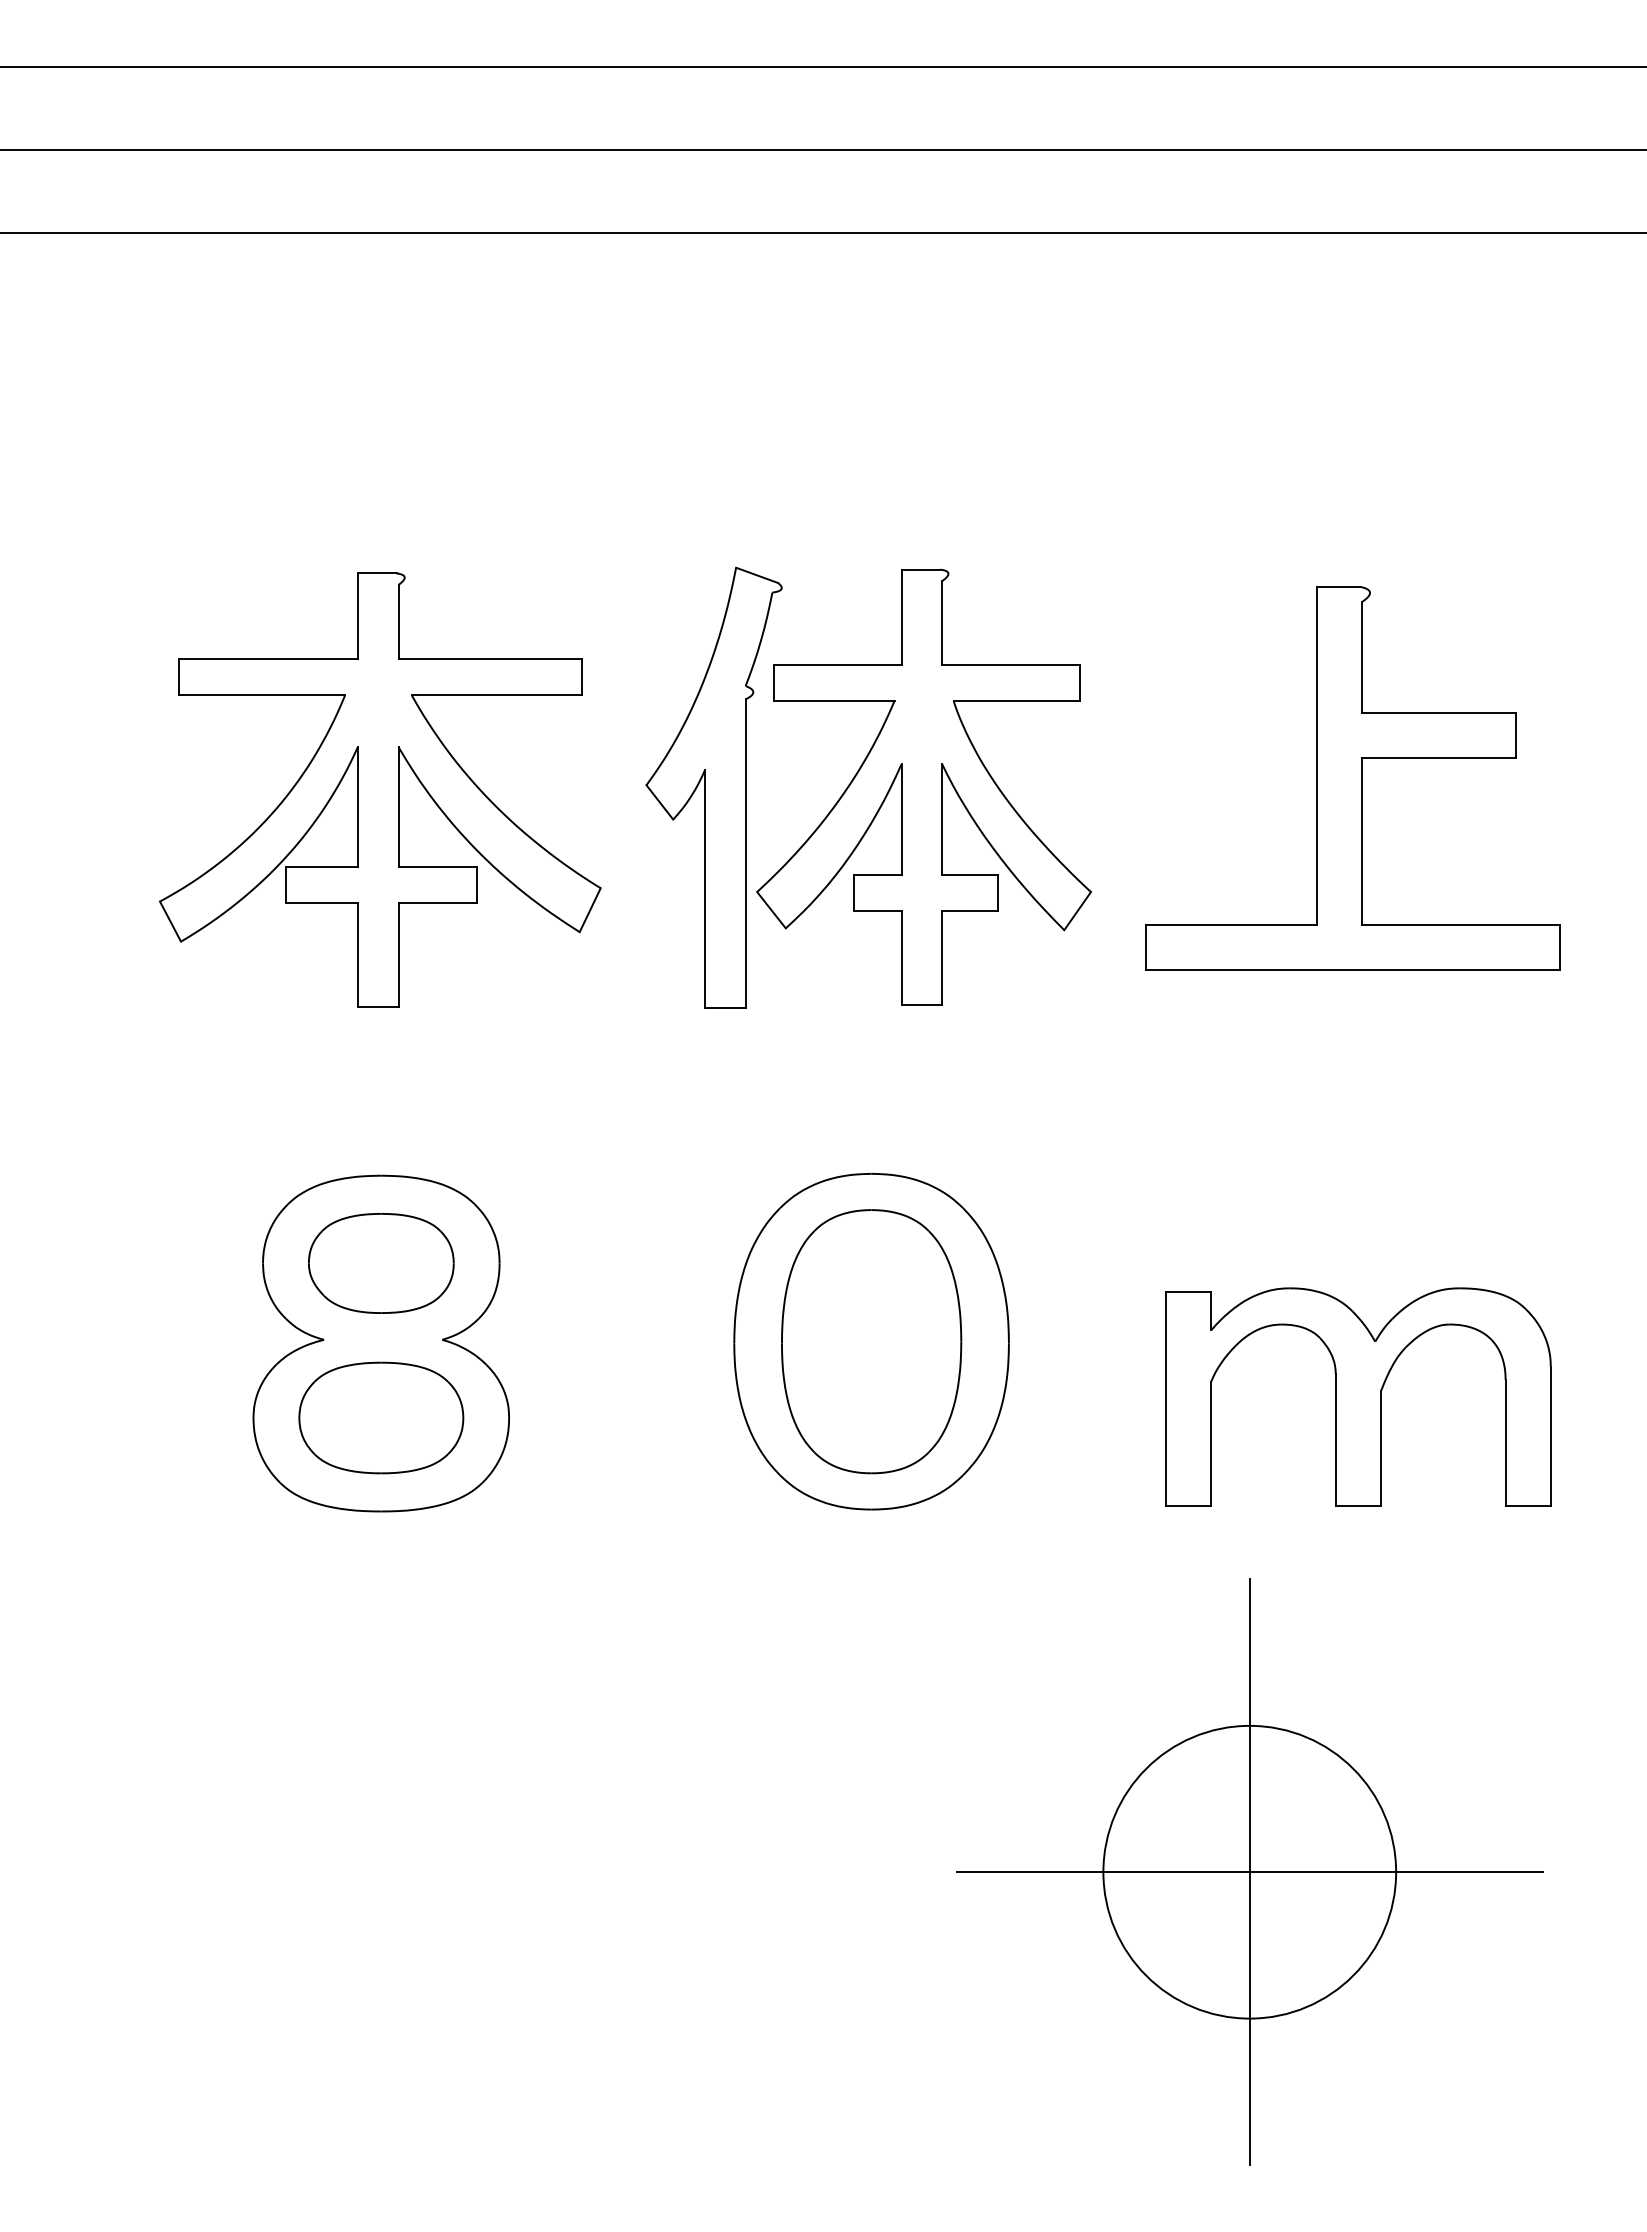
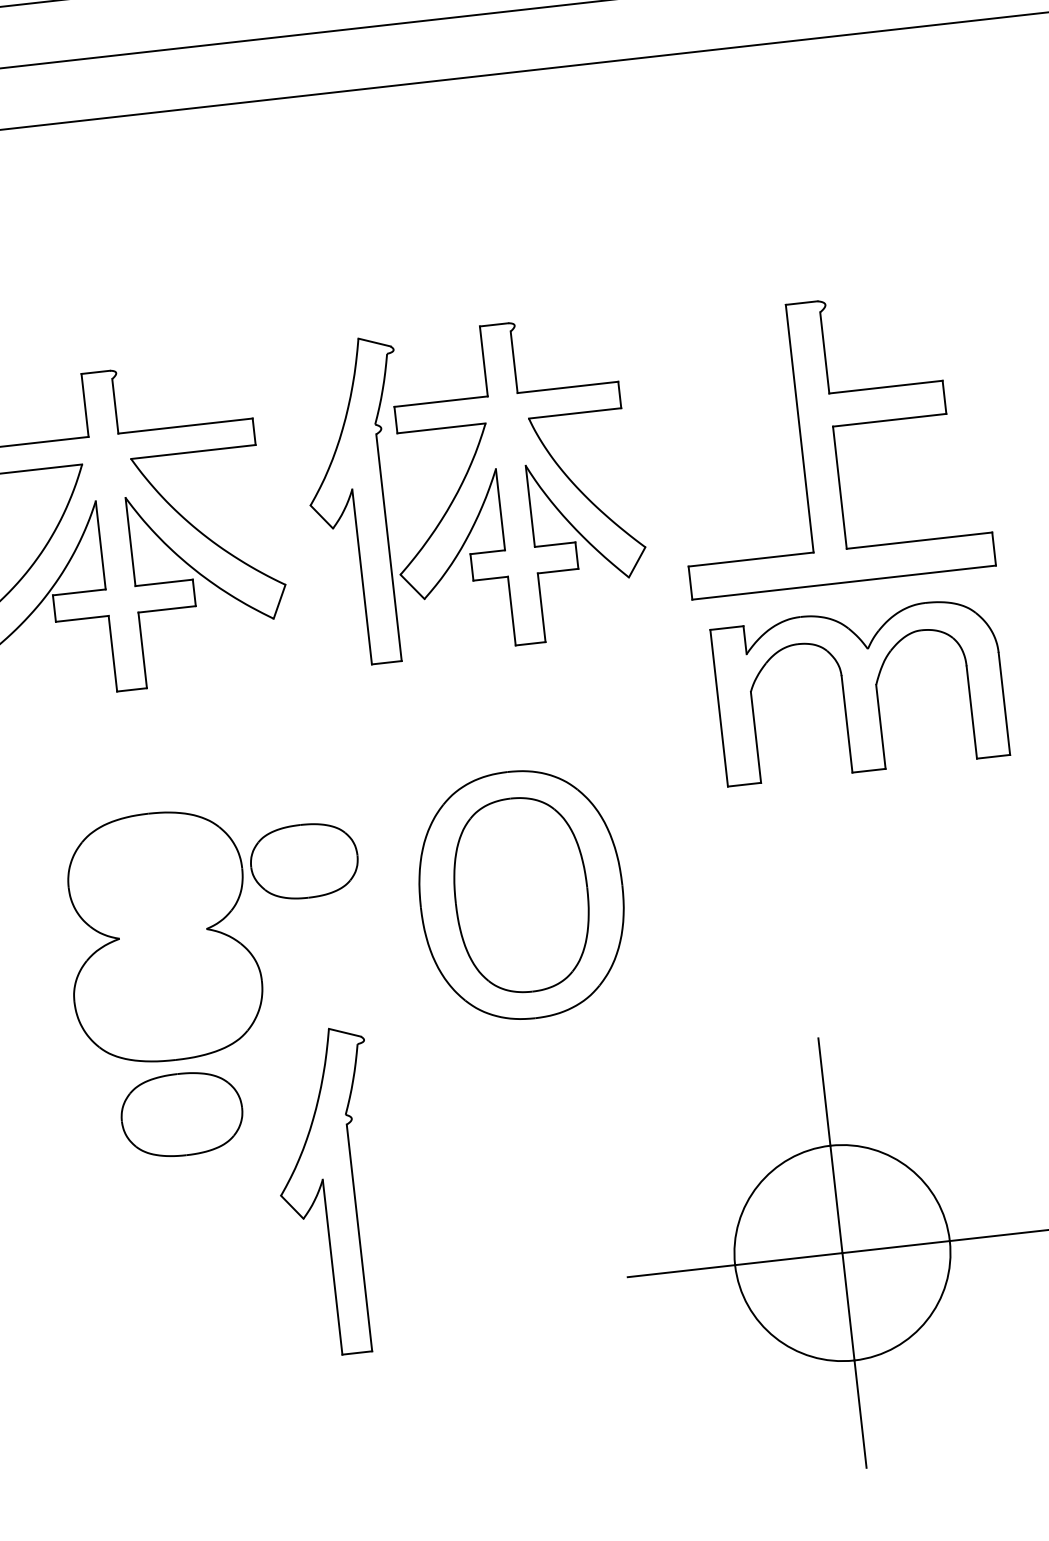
part: (381, 1263) -> (304, 861), moved
part: (1358, 1396) -> (860, 690), moved
part: (381, 1417) -> (182, 1114), moved
part: (569, 1712) -> (330, 1191), added

